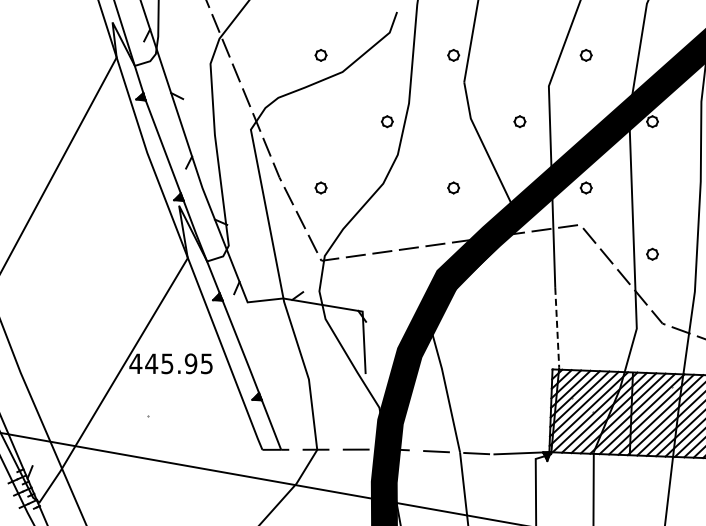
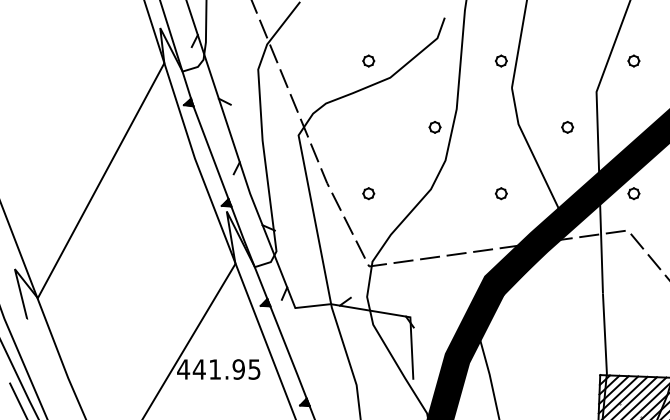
line: (557, 329) -> (605, 335), dashed -> solid
text: (167, 363) -> (215, 369), 445.95 -> 441.95

